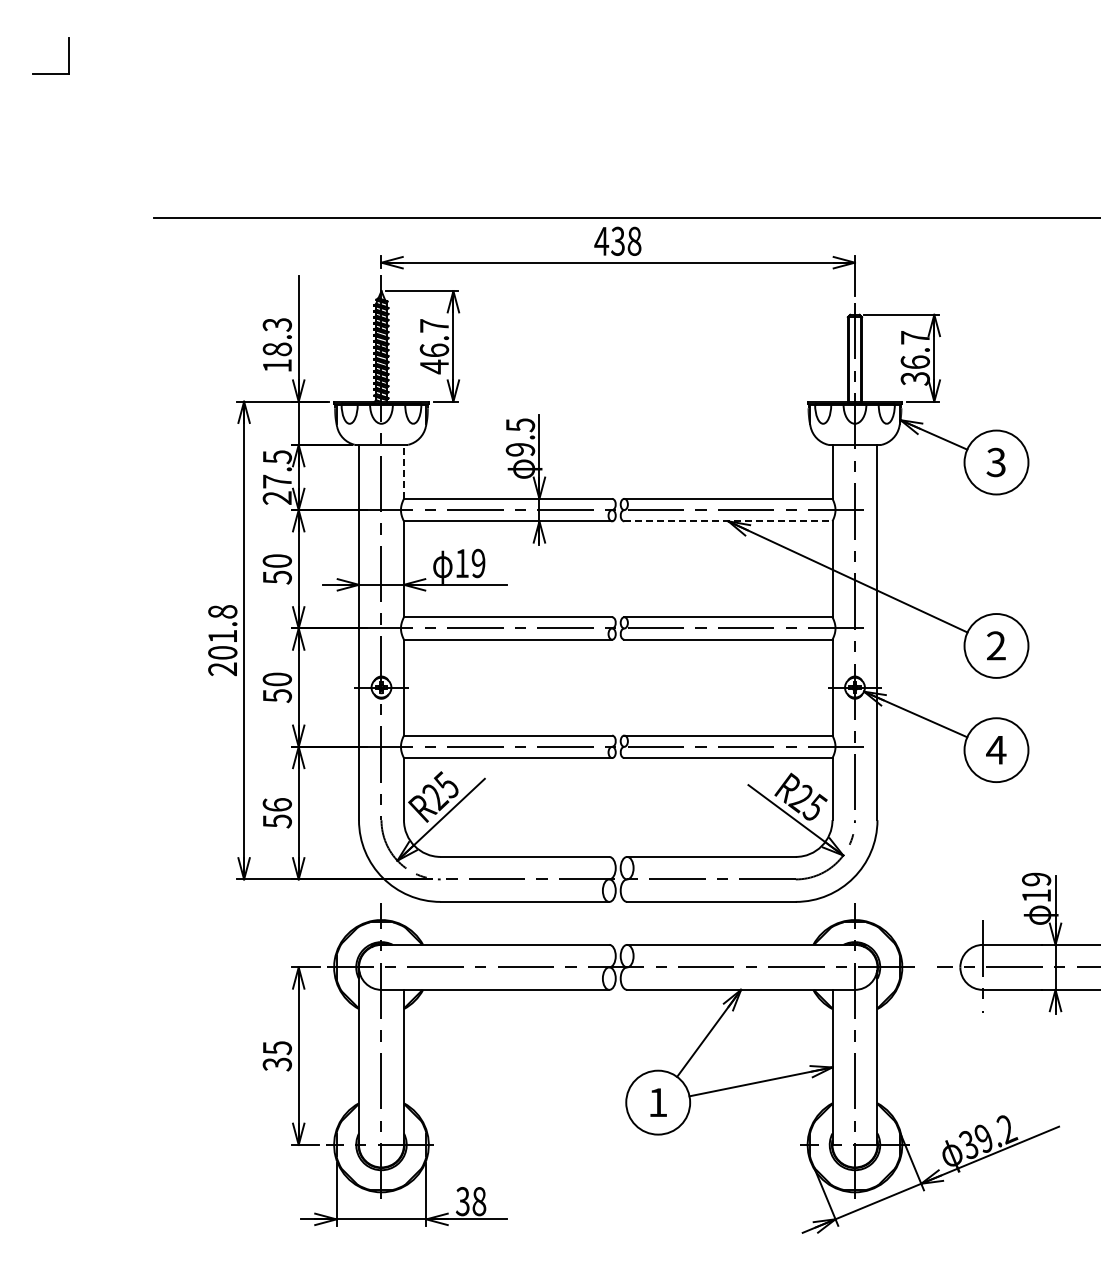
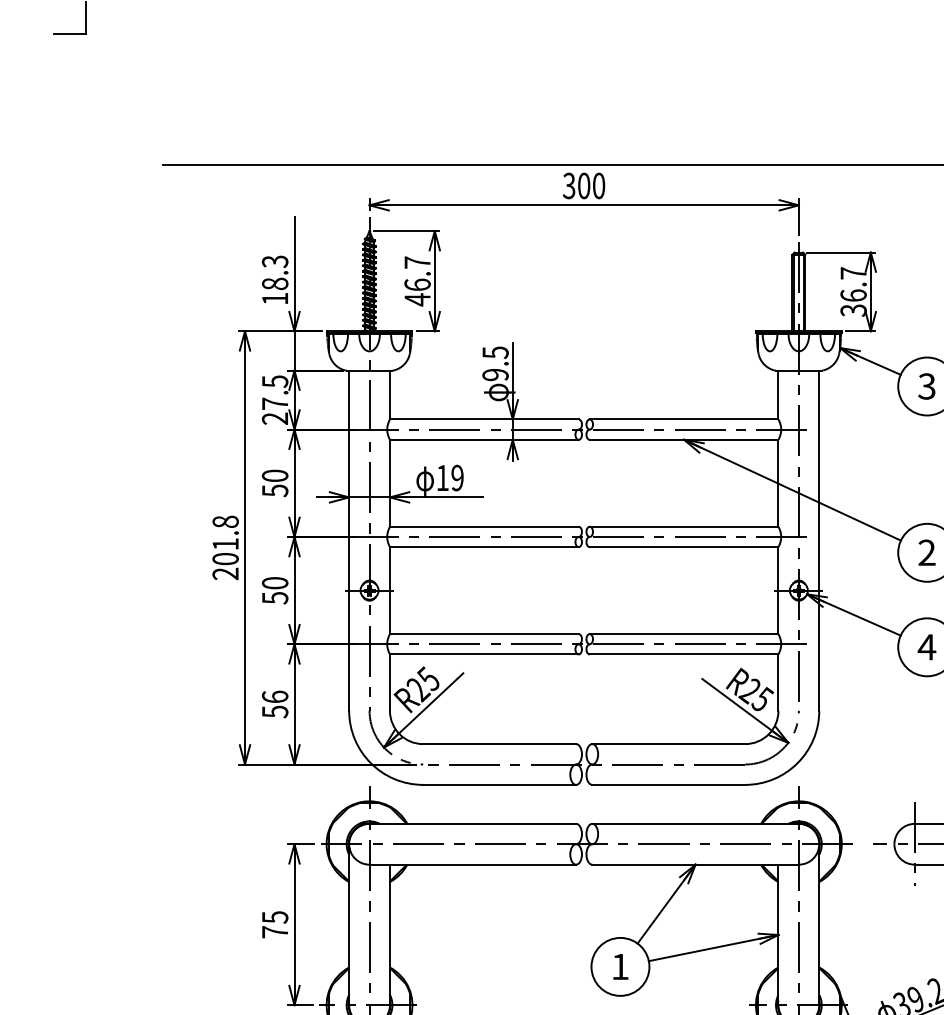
text: (617, 240) -> (583, 185), 438 -> 300
line: (403, 471) -> (389, 394), dashed -> solid
line: (728, 521) -> (684, 439), dashed -> solid
text: (277, 1064) -> (275, 932), 35 -> 75

